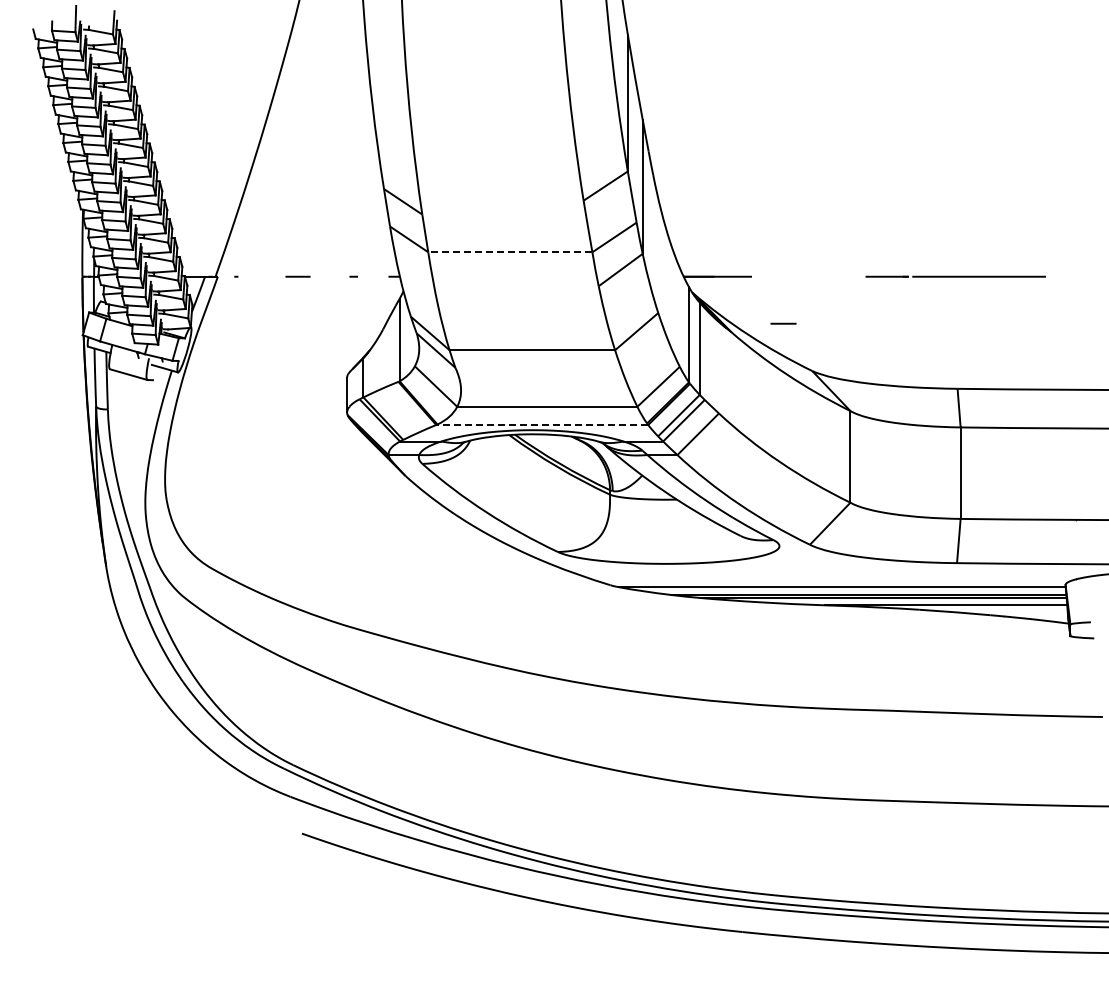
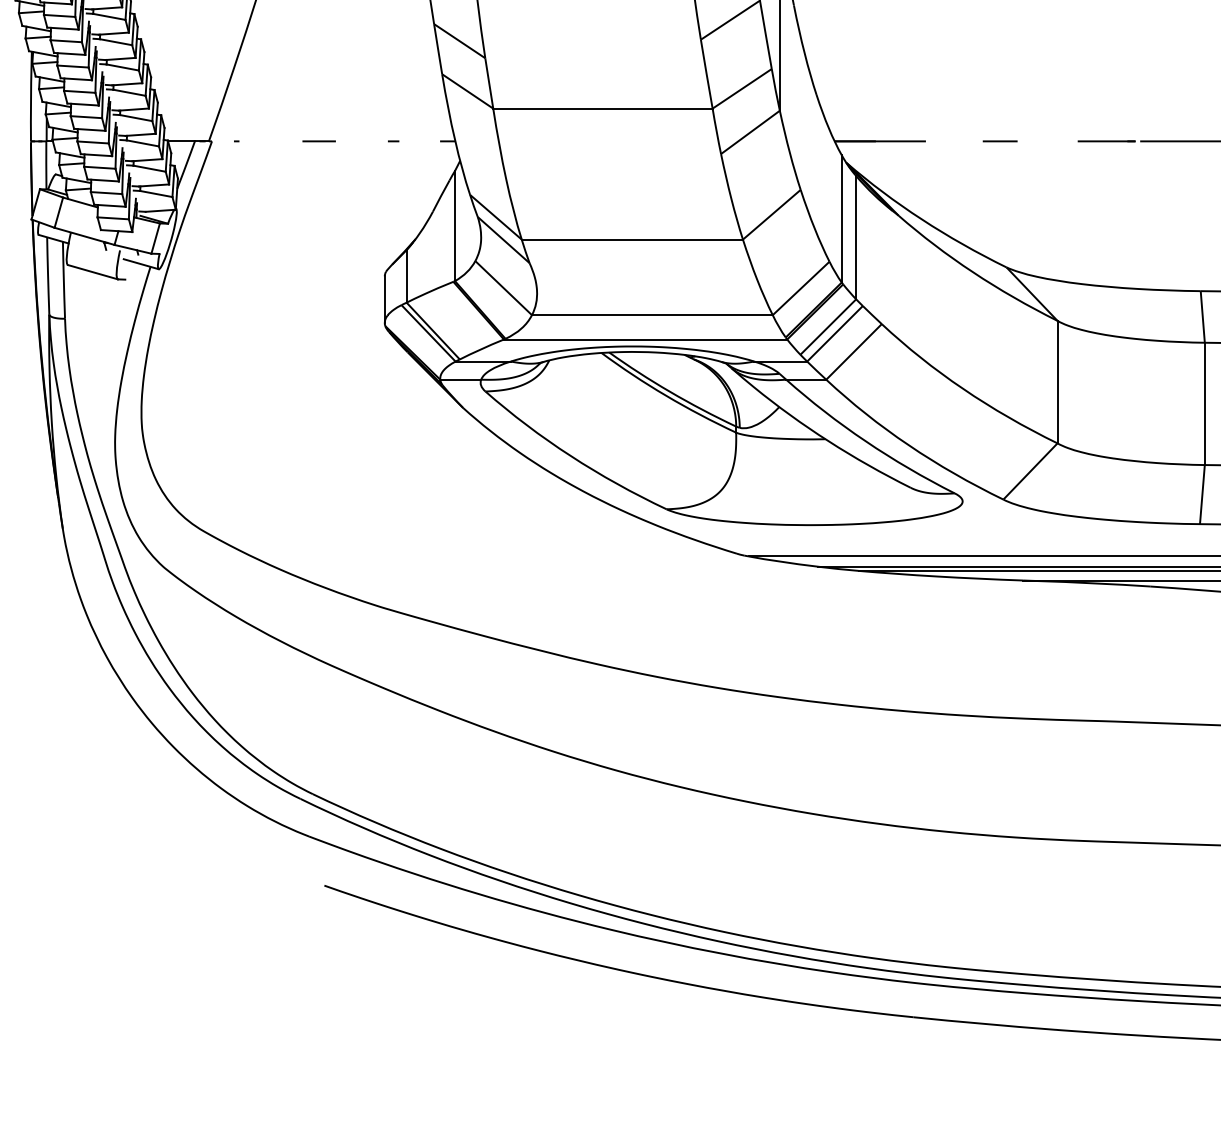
line: (509, 252) -> (601, 108), dashed -> solid
line: (783, 323) -> (1000, 141), moved
line: (542, 425) -> (645, 340), dashed -> solid

